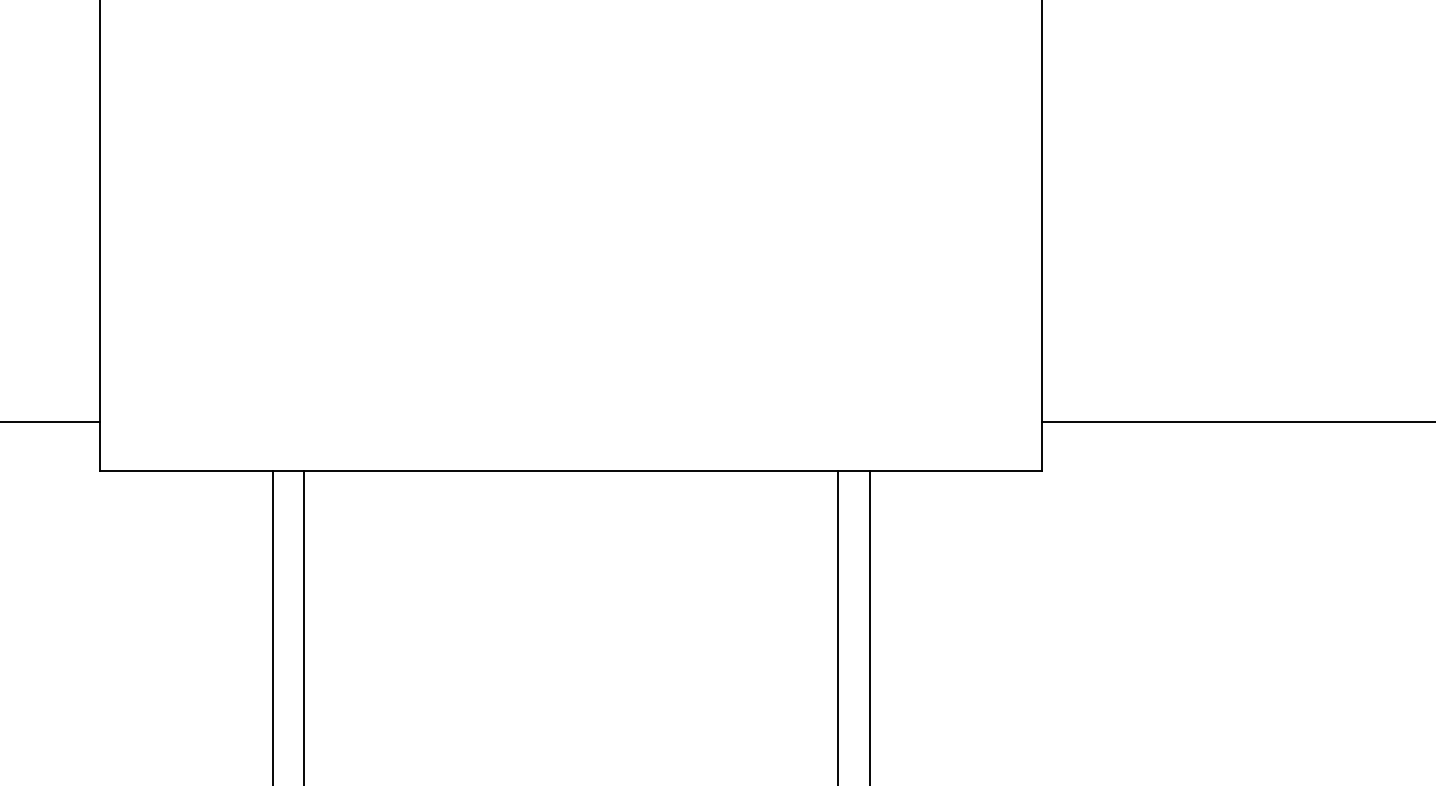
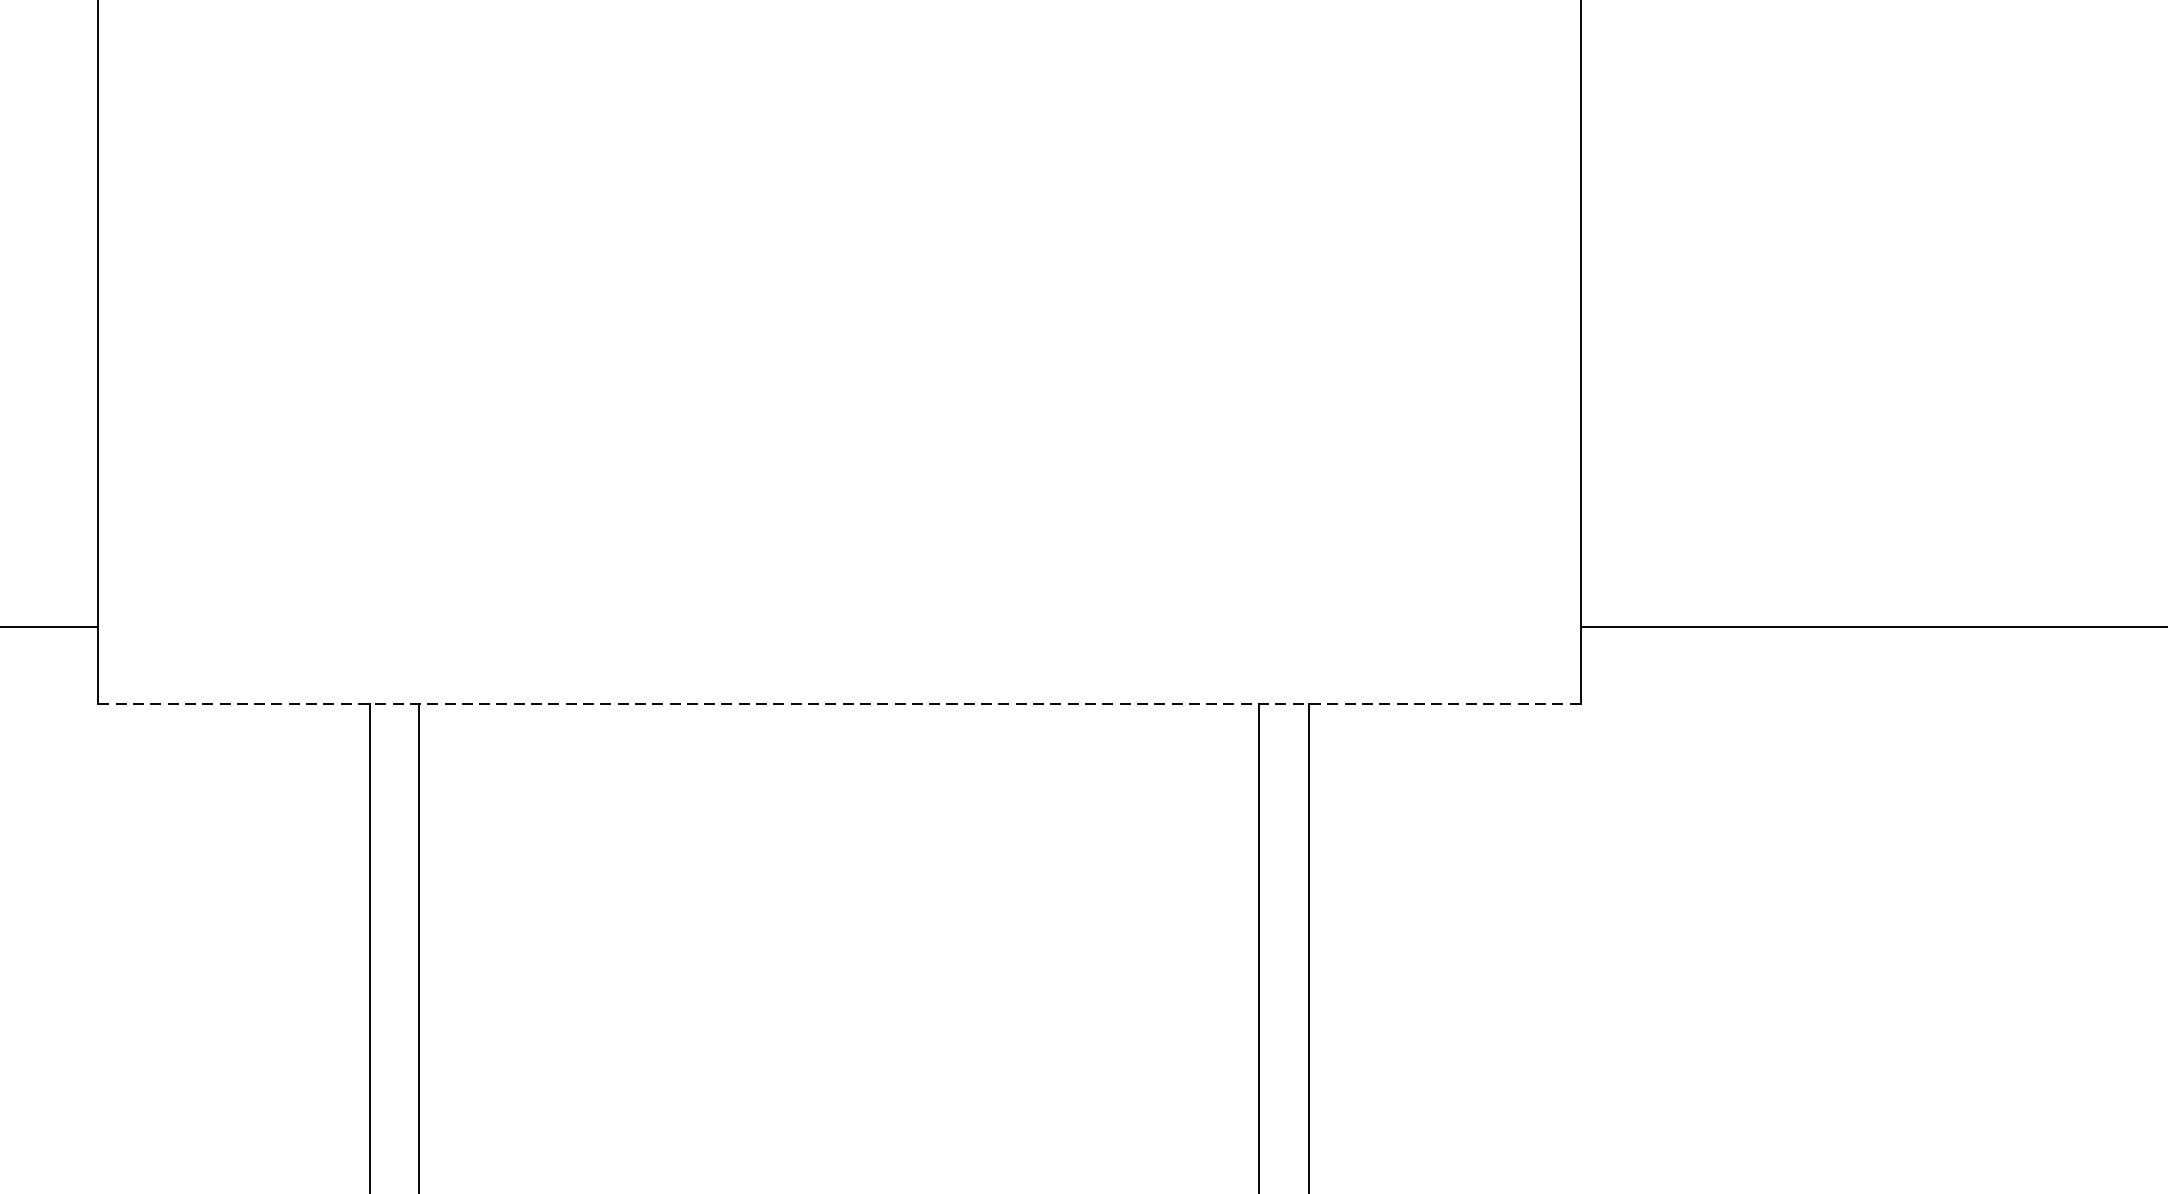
line: (570, 471) -> (838, 703), solid -> dashed

